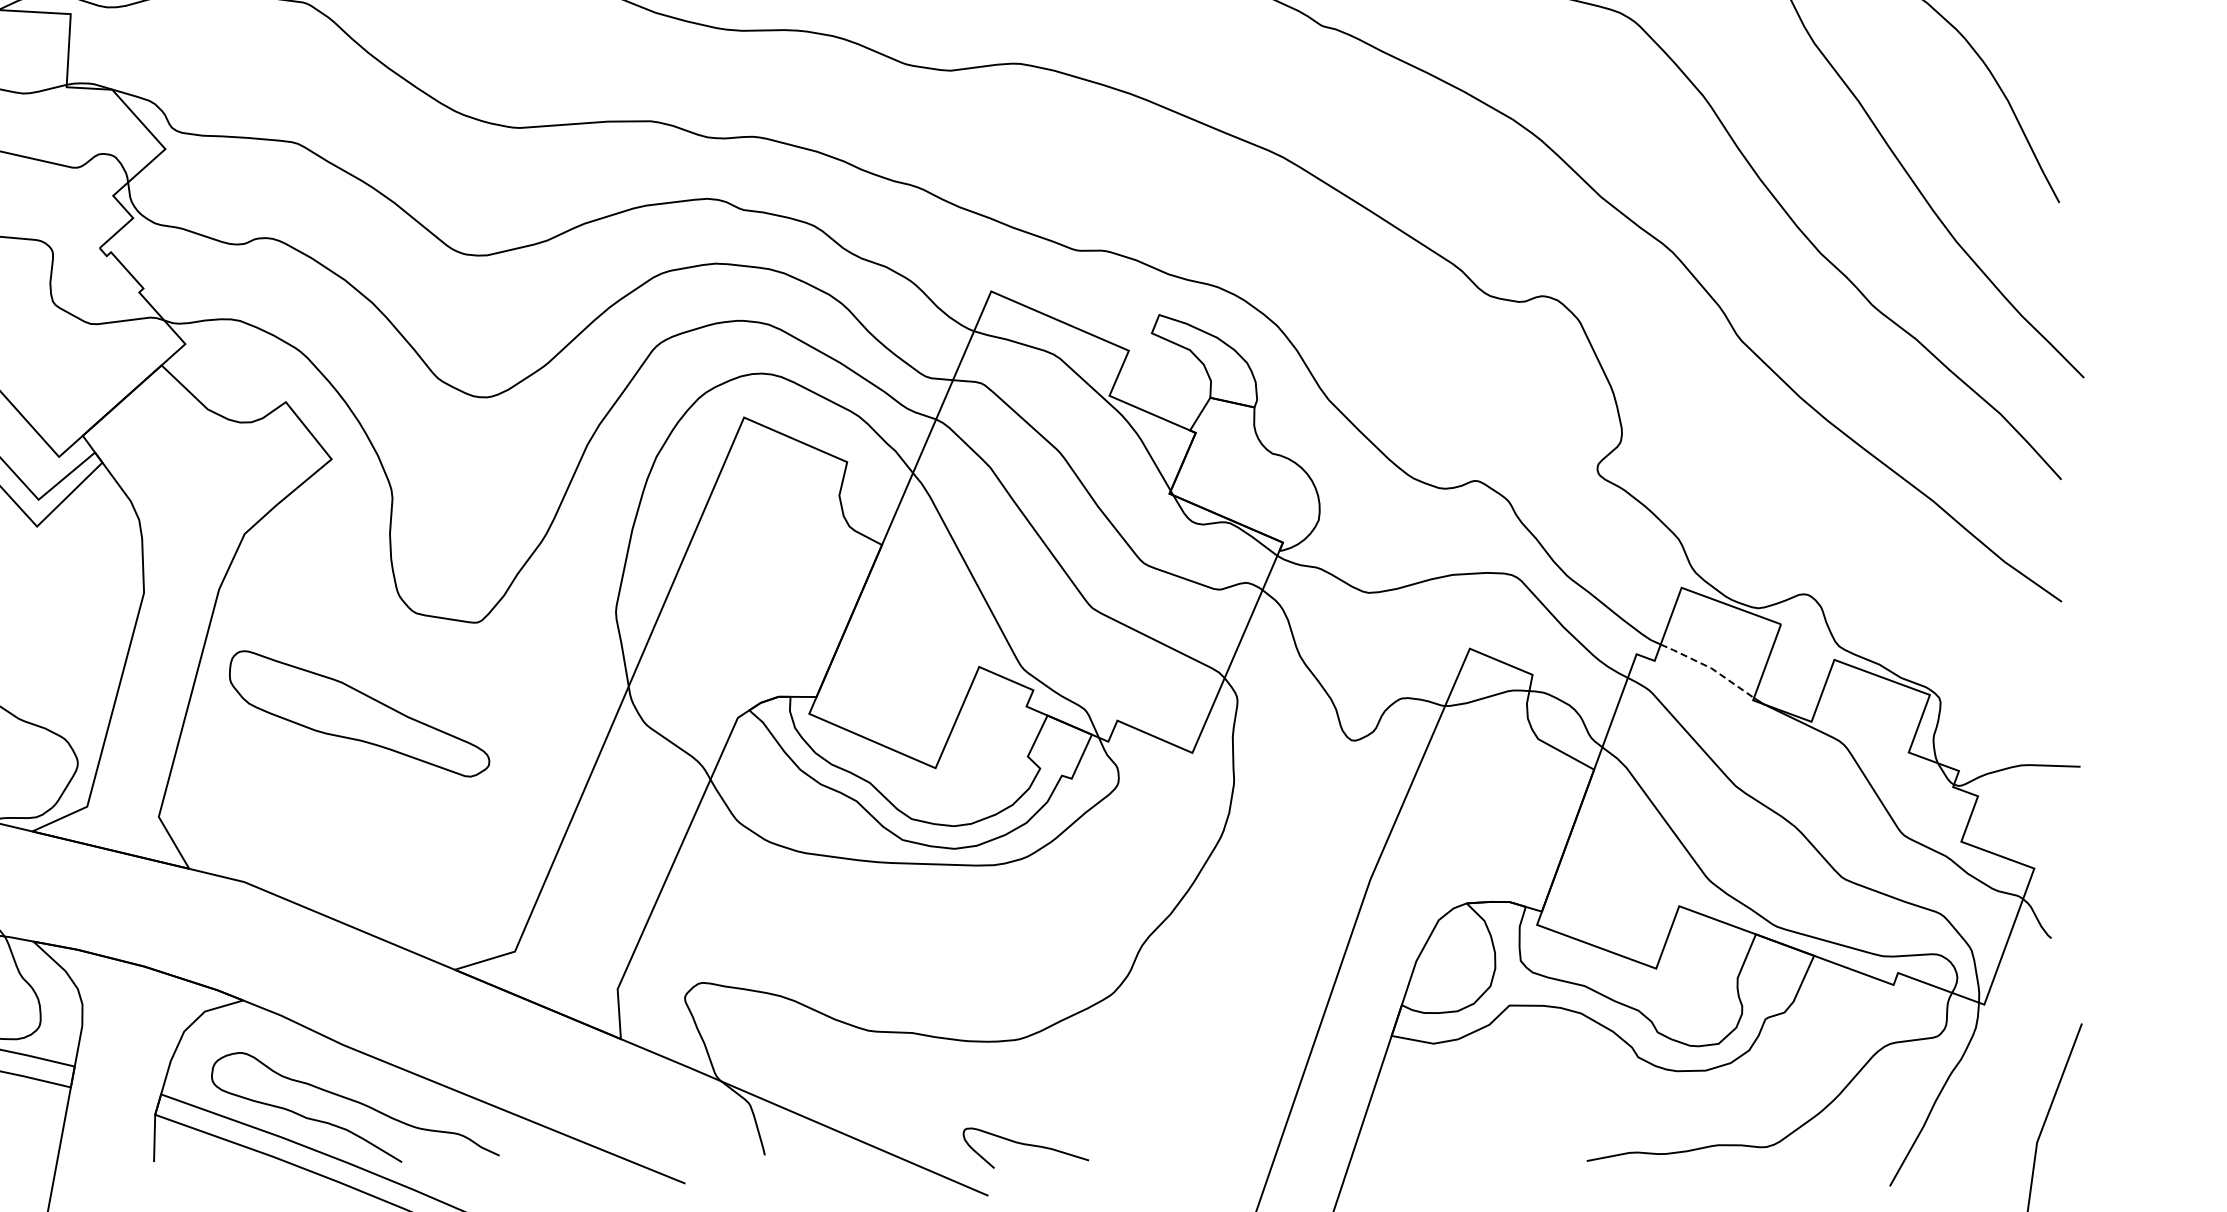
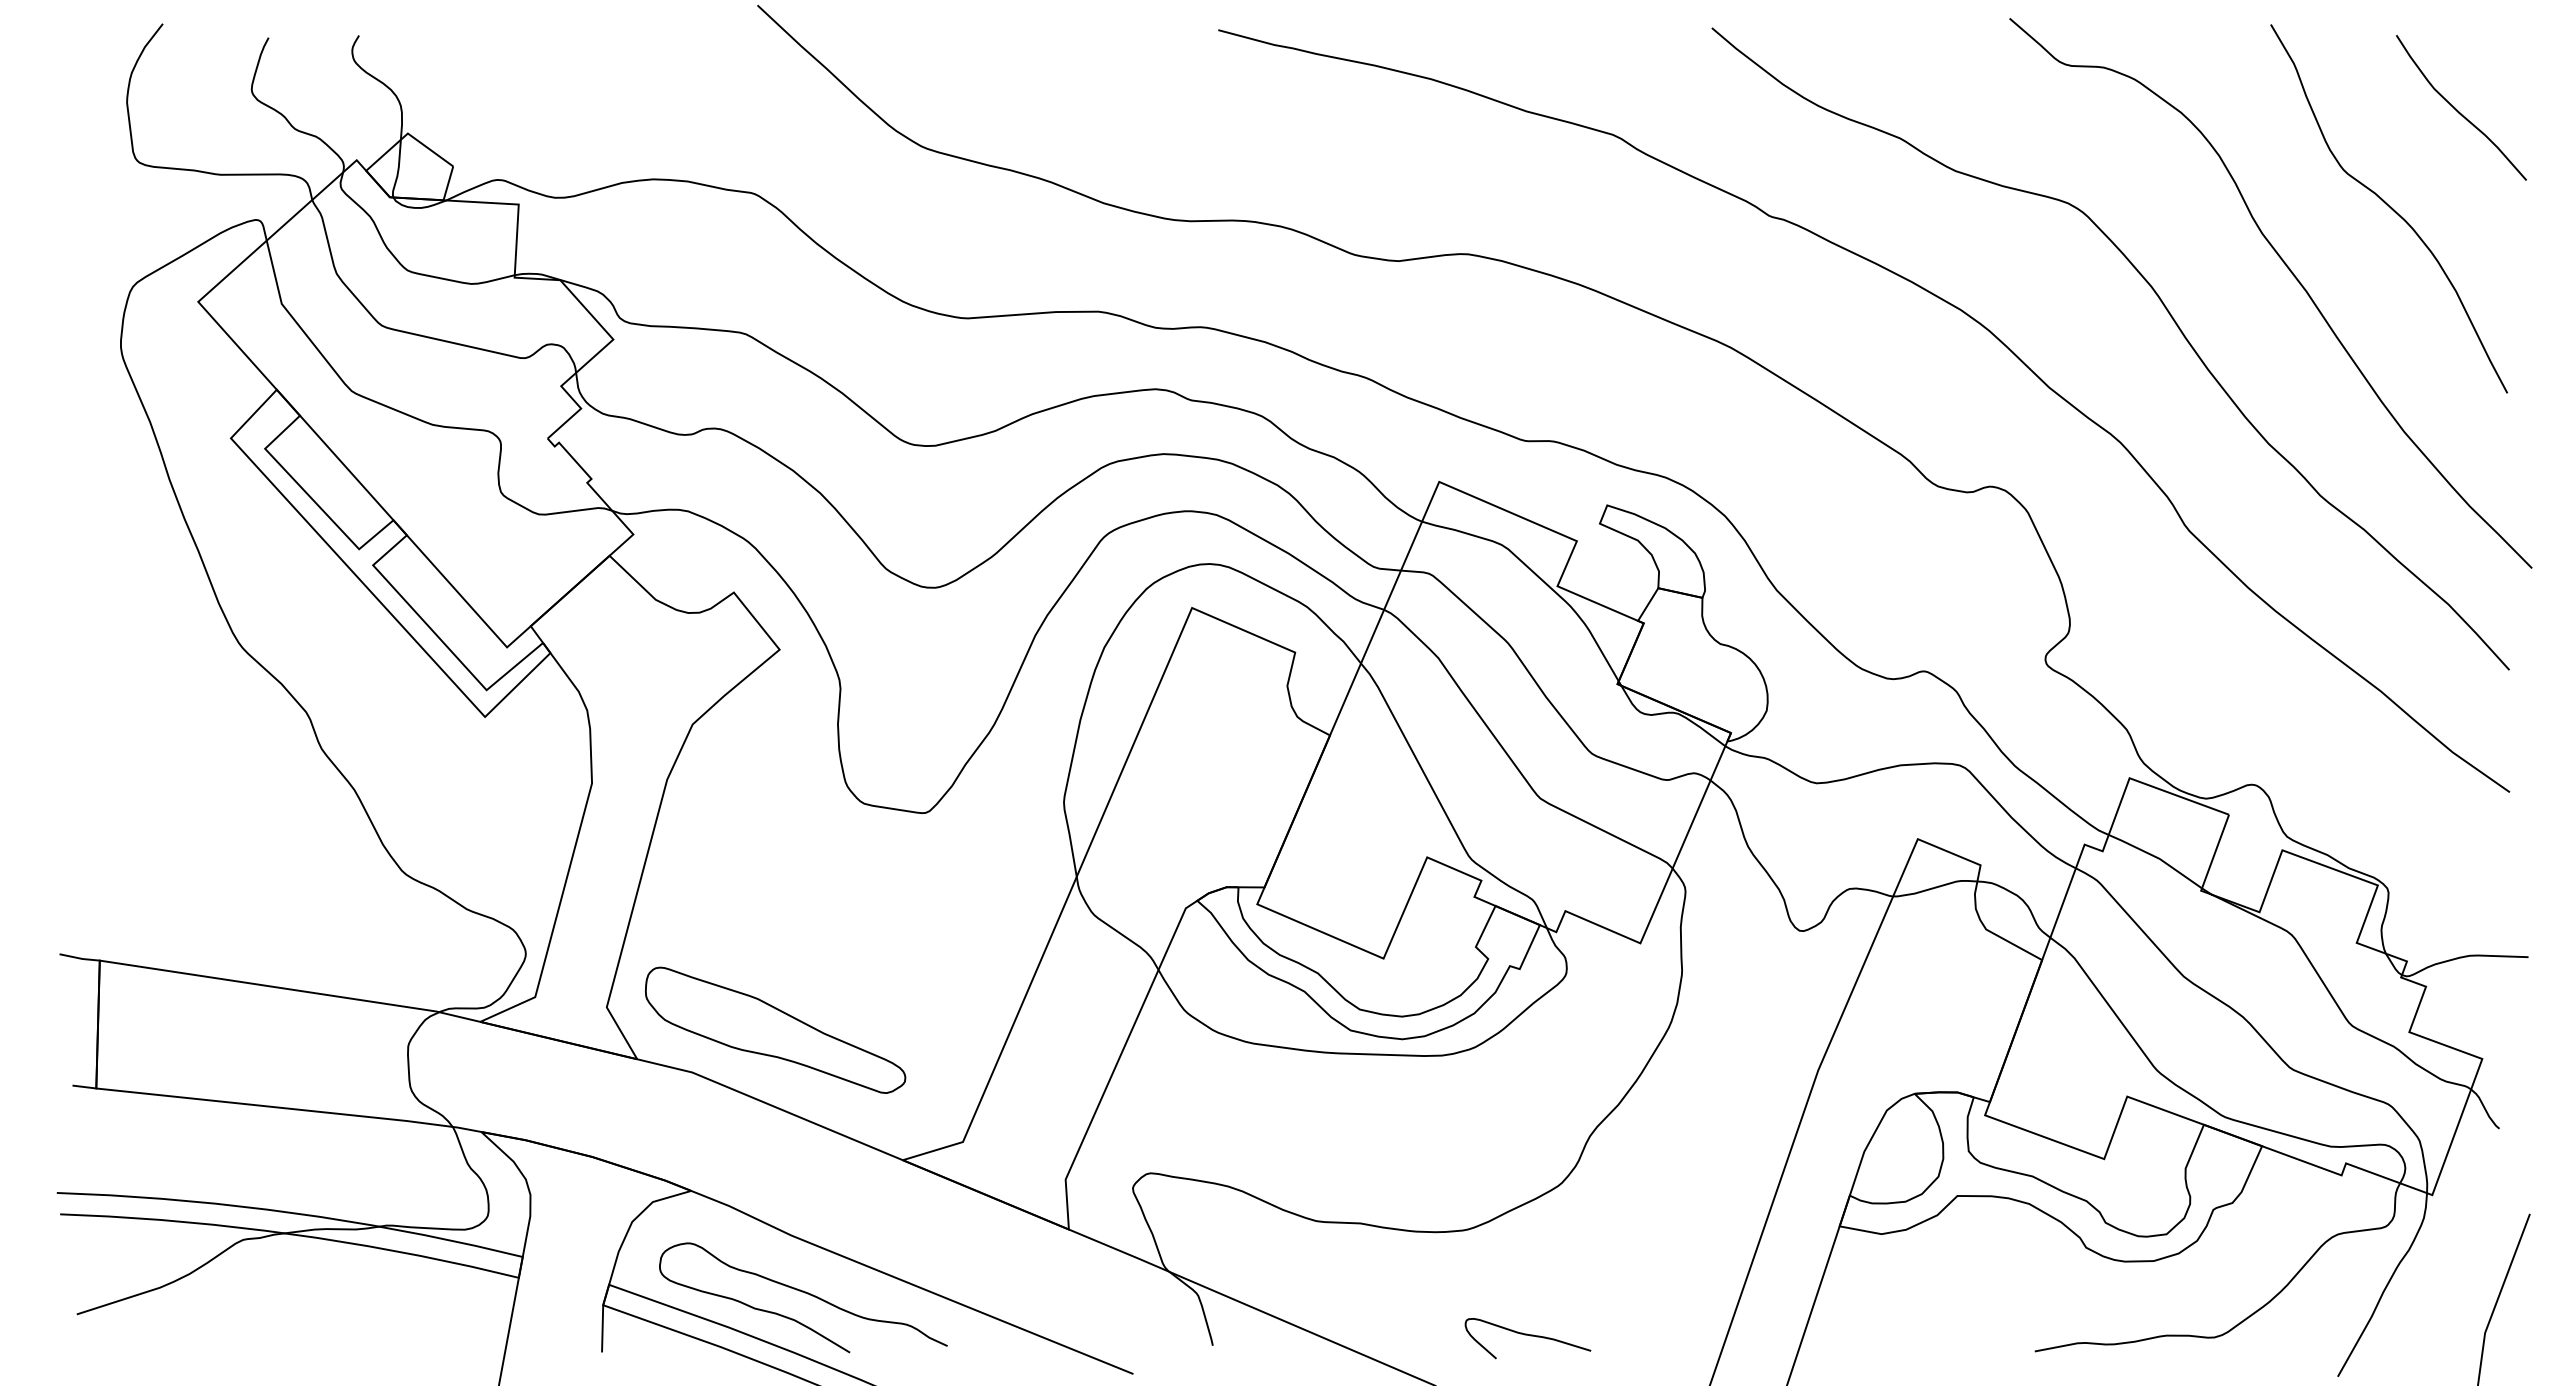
line: (1709, 667) -> (2157, 857), dashed -> solid
part: (359, 713) -> (775, 1029), moved
curve: (1025, 1145) -> (1527, 1335), moved

